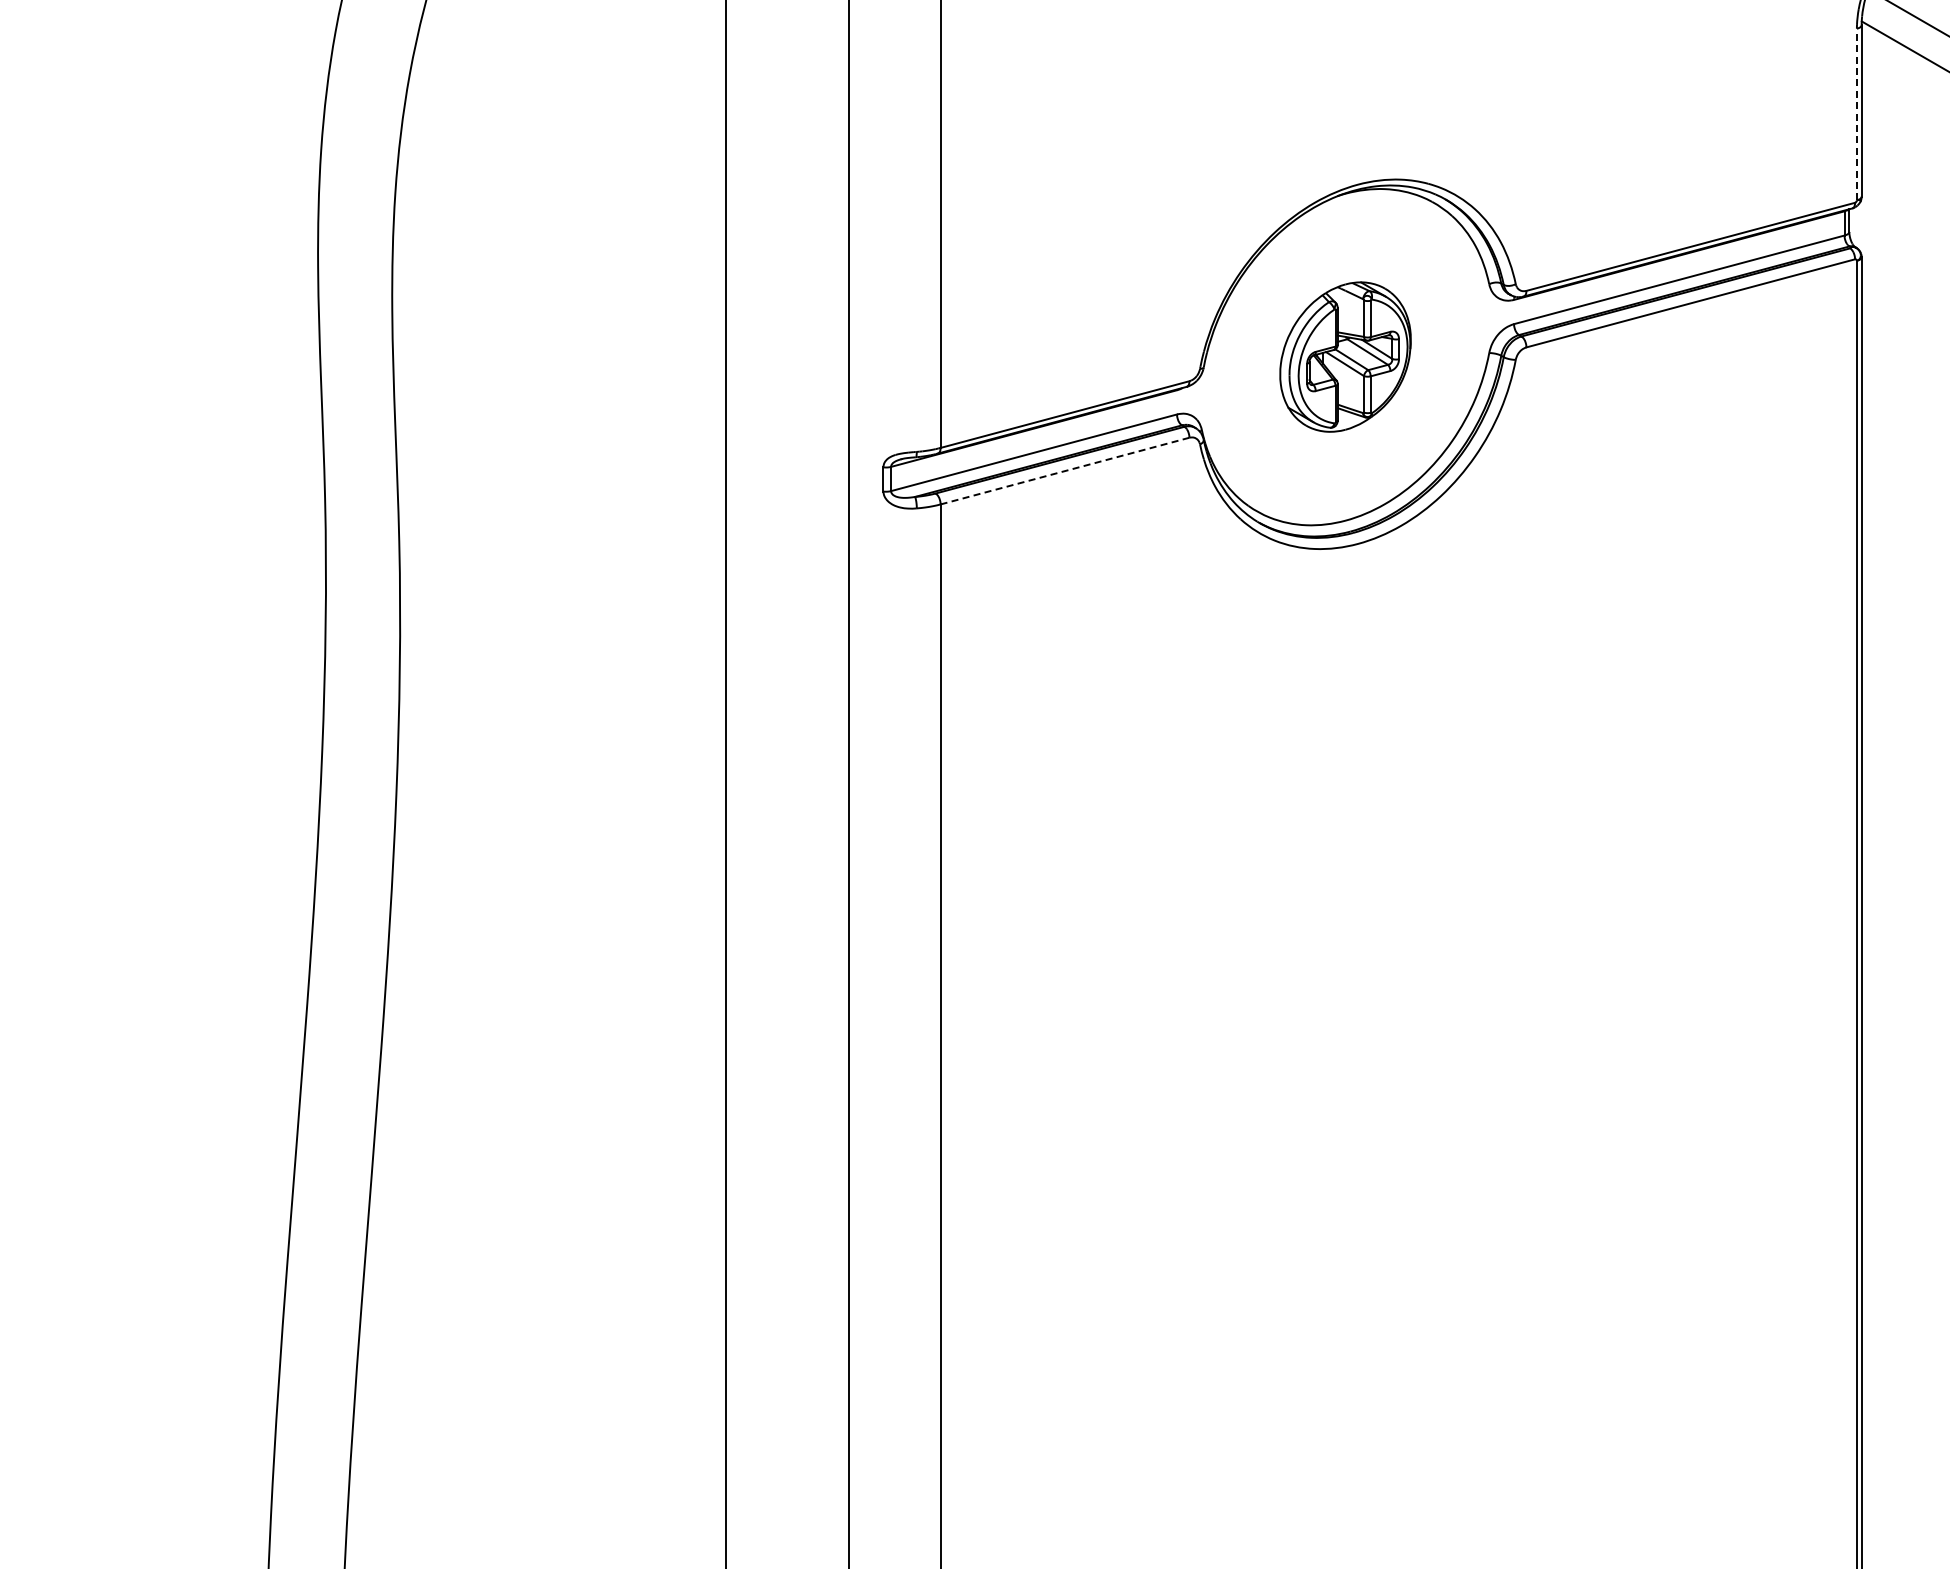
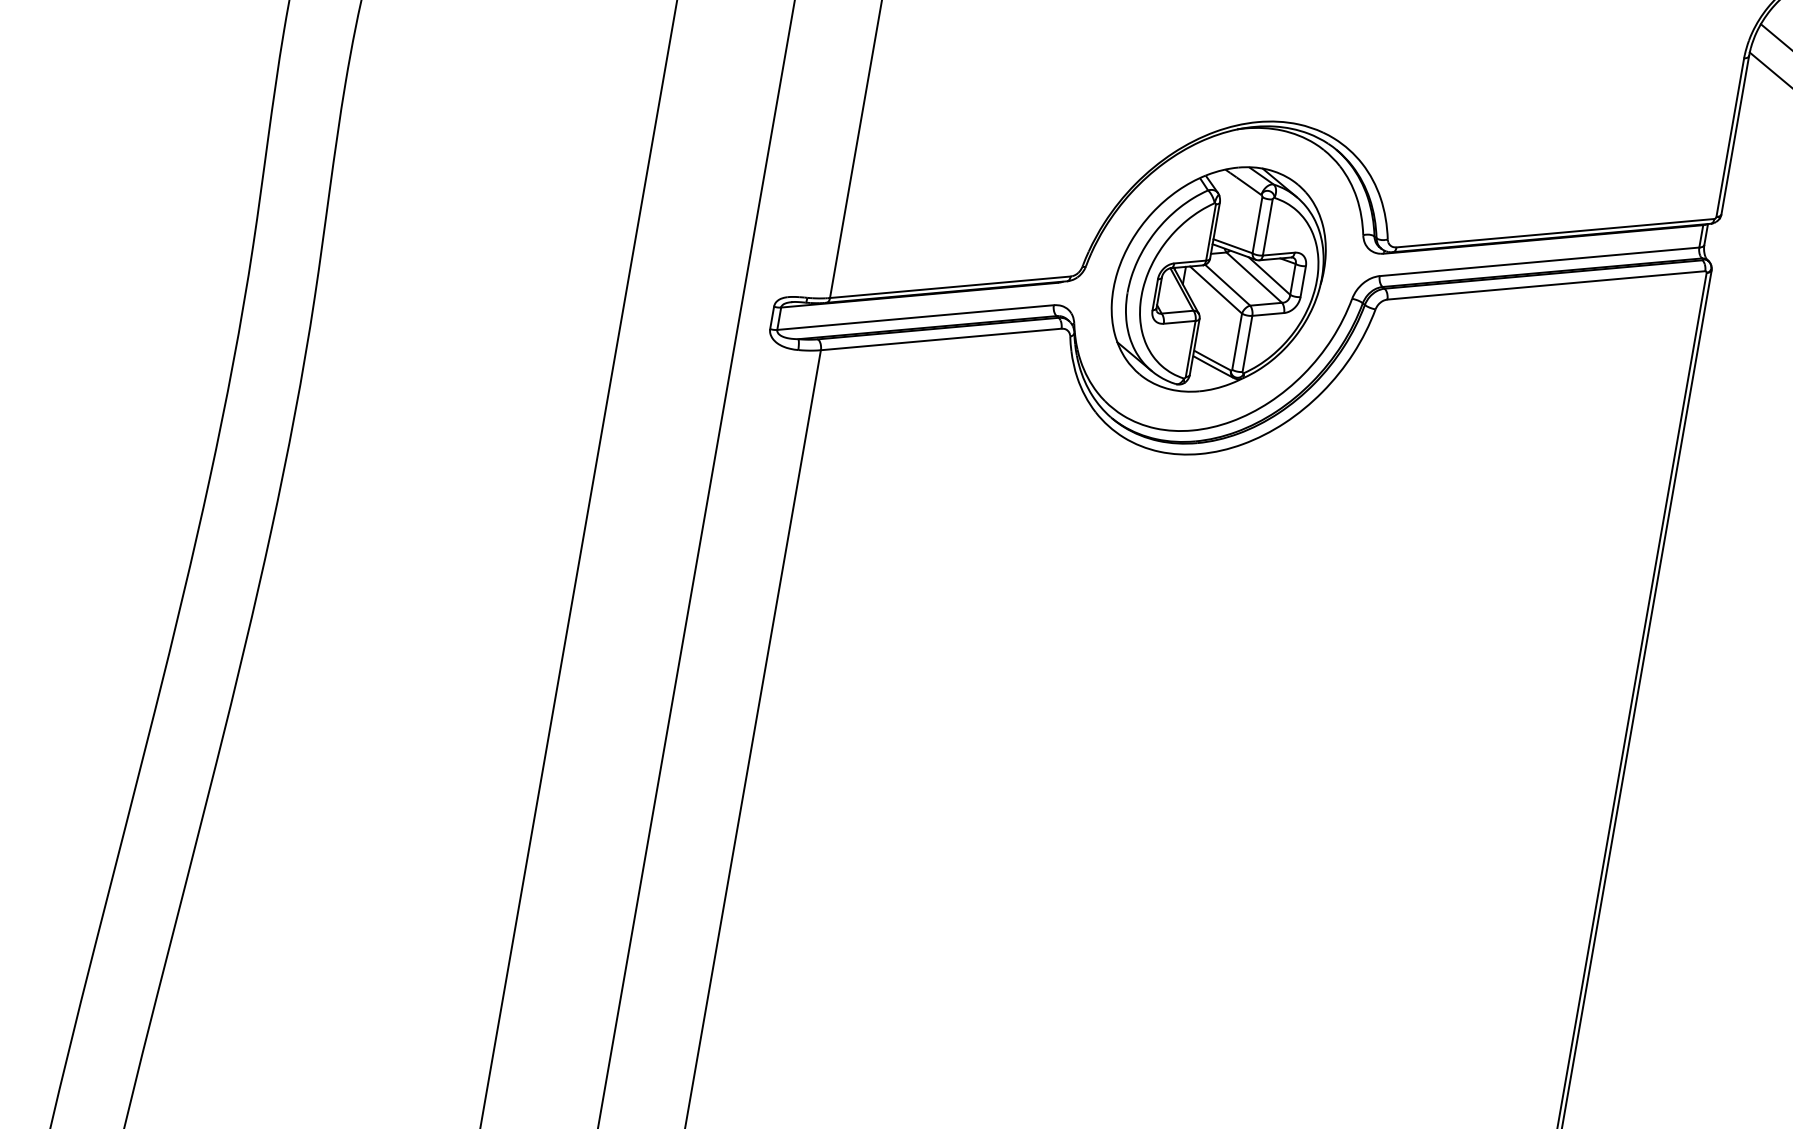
line: (1856, 114) -> (1729, 137), dashed -> solid
part: (1345, 356) -> (1218, 278), size x1.67
line: (1065, 471) -> (941, 339), dashed -> solid

